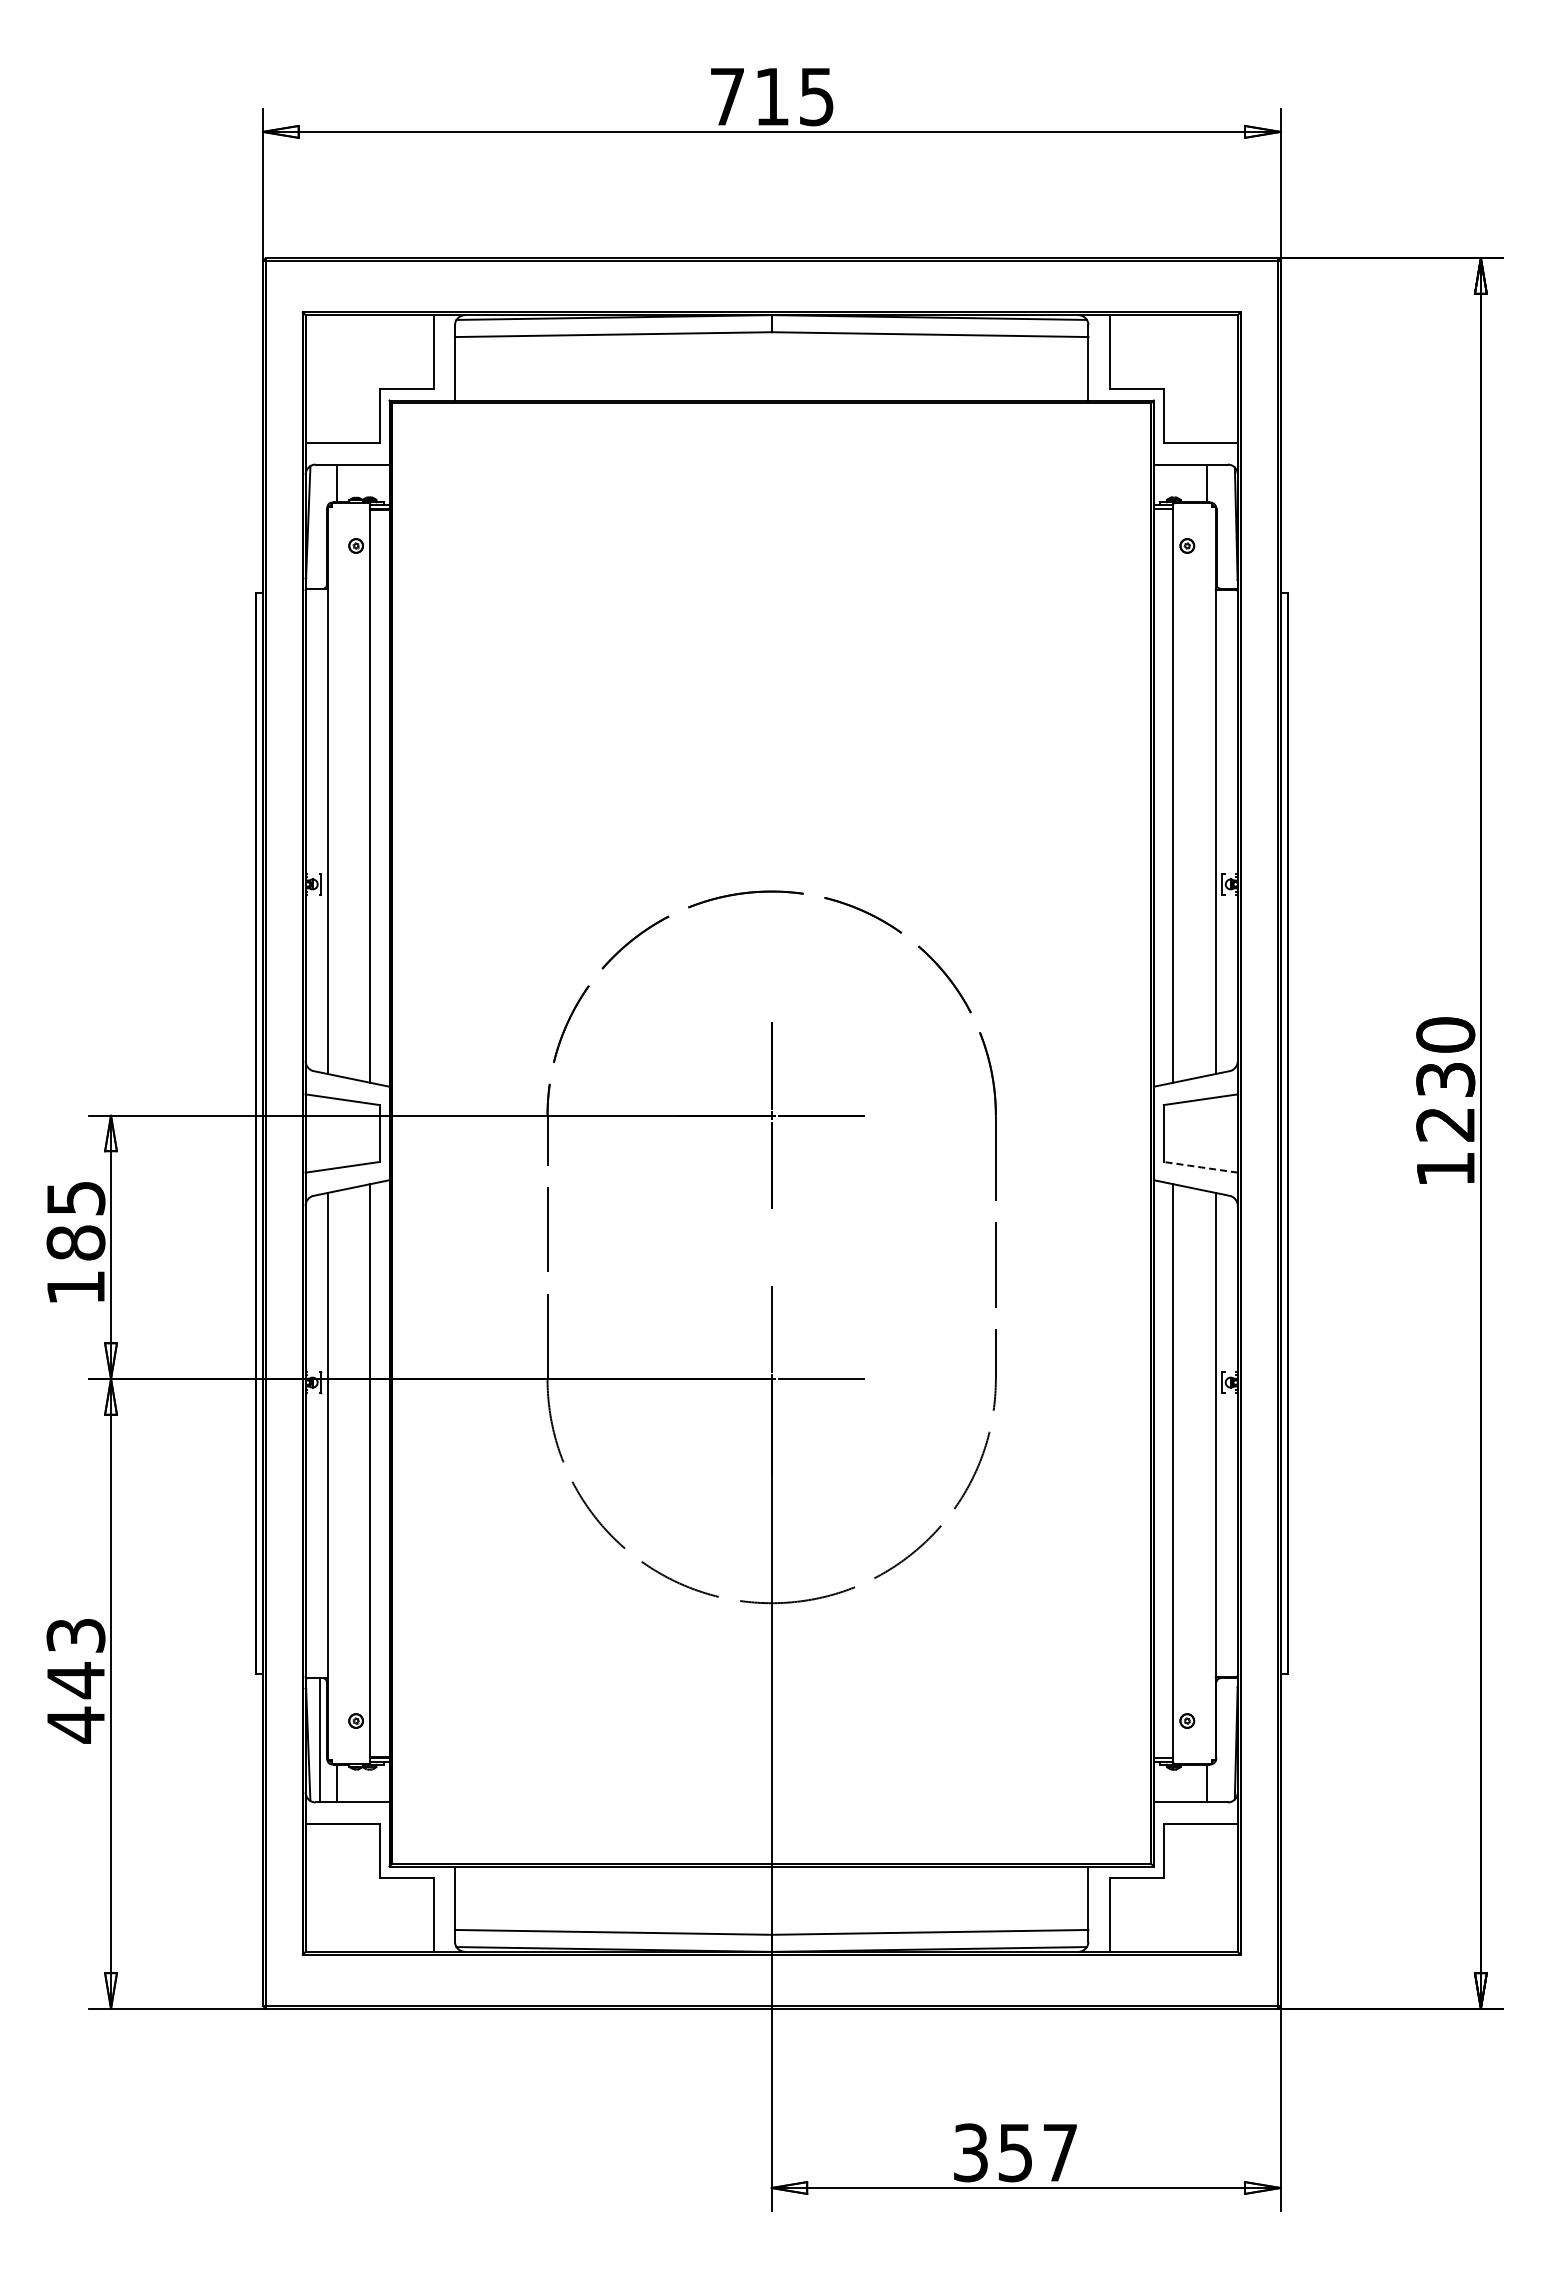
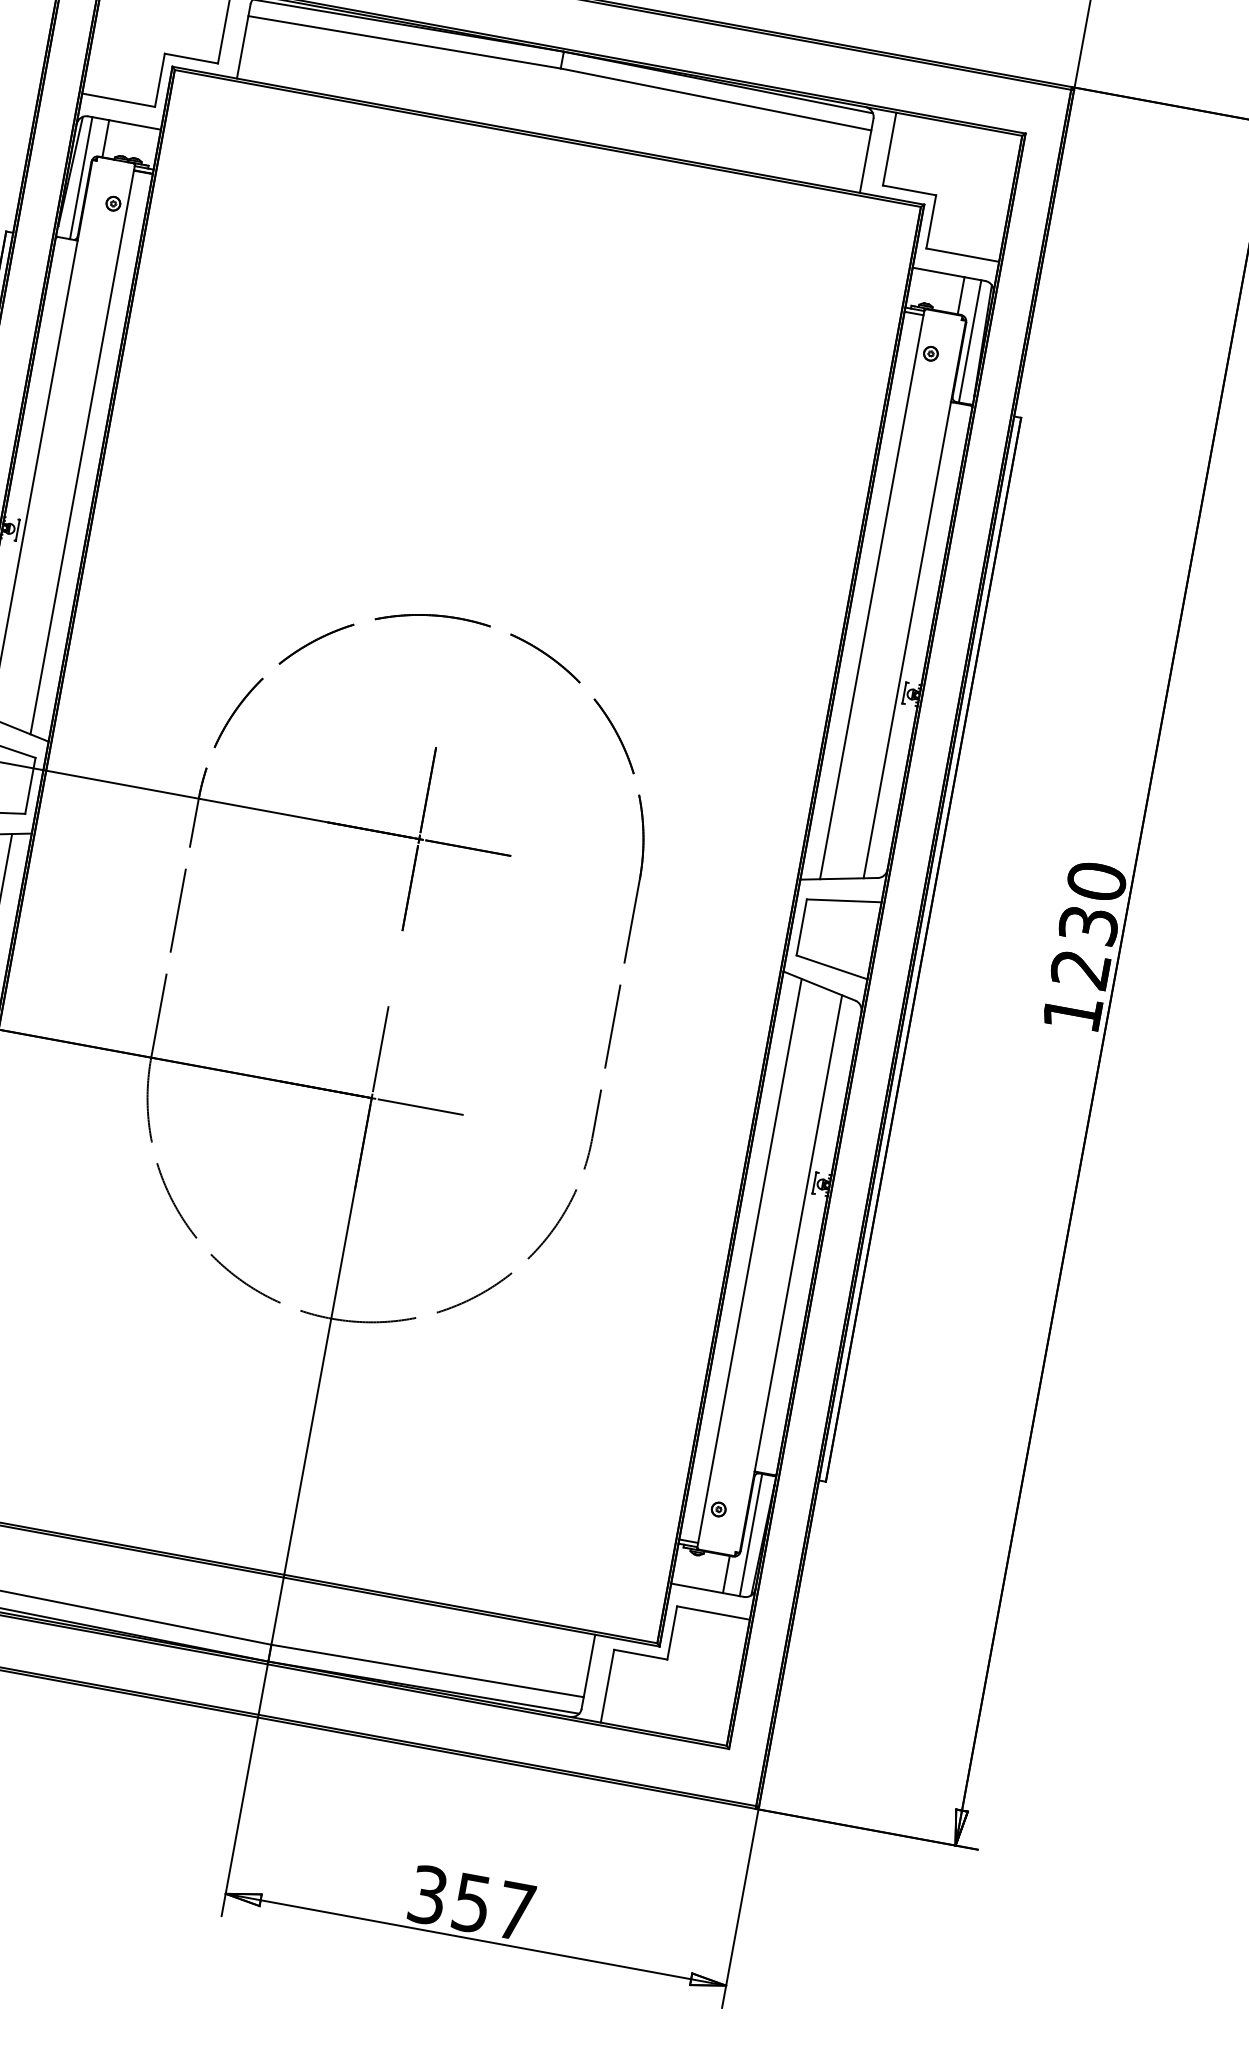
line: (319, 526) -> (80, 177), added
line: (1223, 526) -> (970, 341), added
line: (1200, 1167) -> (831, 967), dashed -> solid
line: (1223, 1740) -> (750, 1535), added

